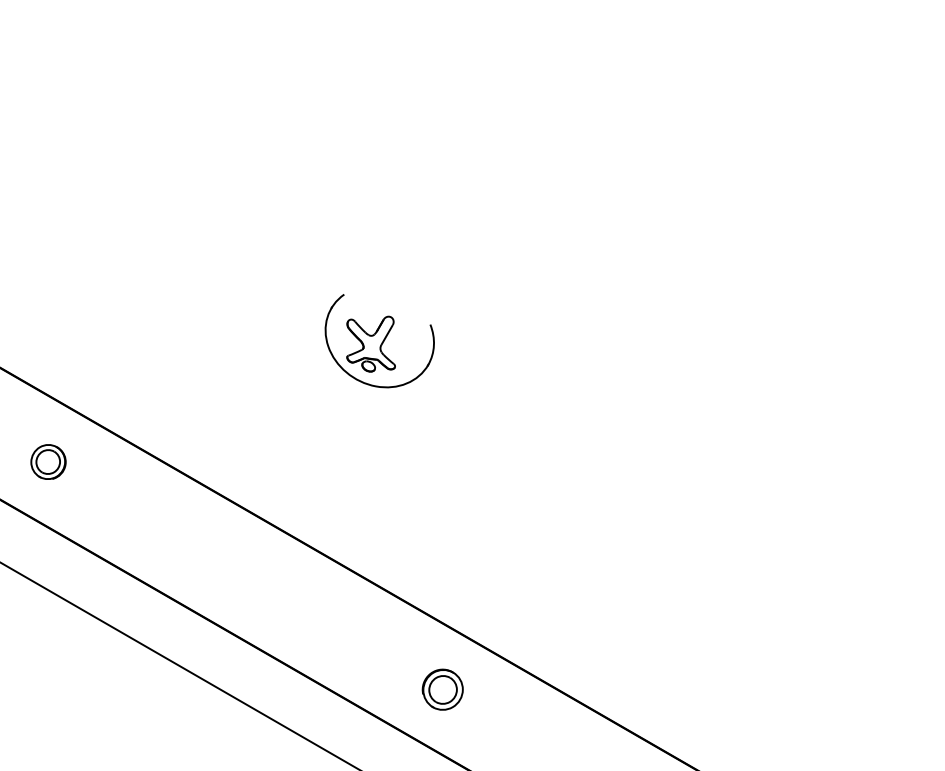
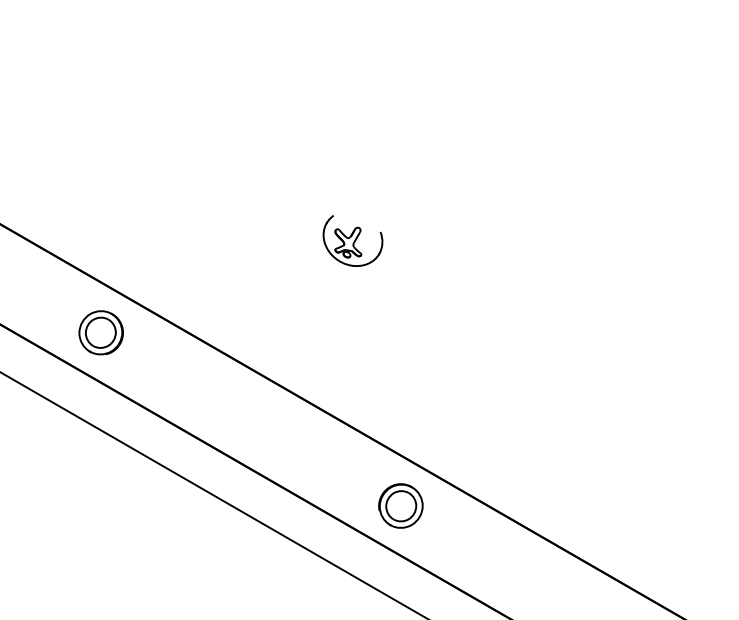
part: (379, 340) -> (352, 240), size x0.71
part: (47, 461) -> (100, 332), size x1.67
part: (442, 689) -> (400, 505), size x1.43

